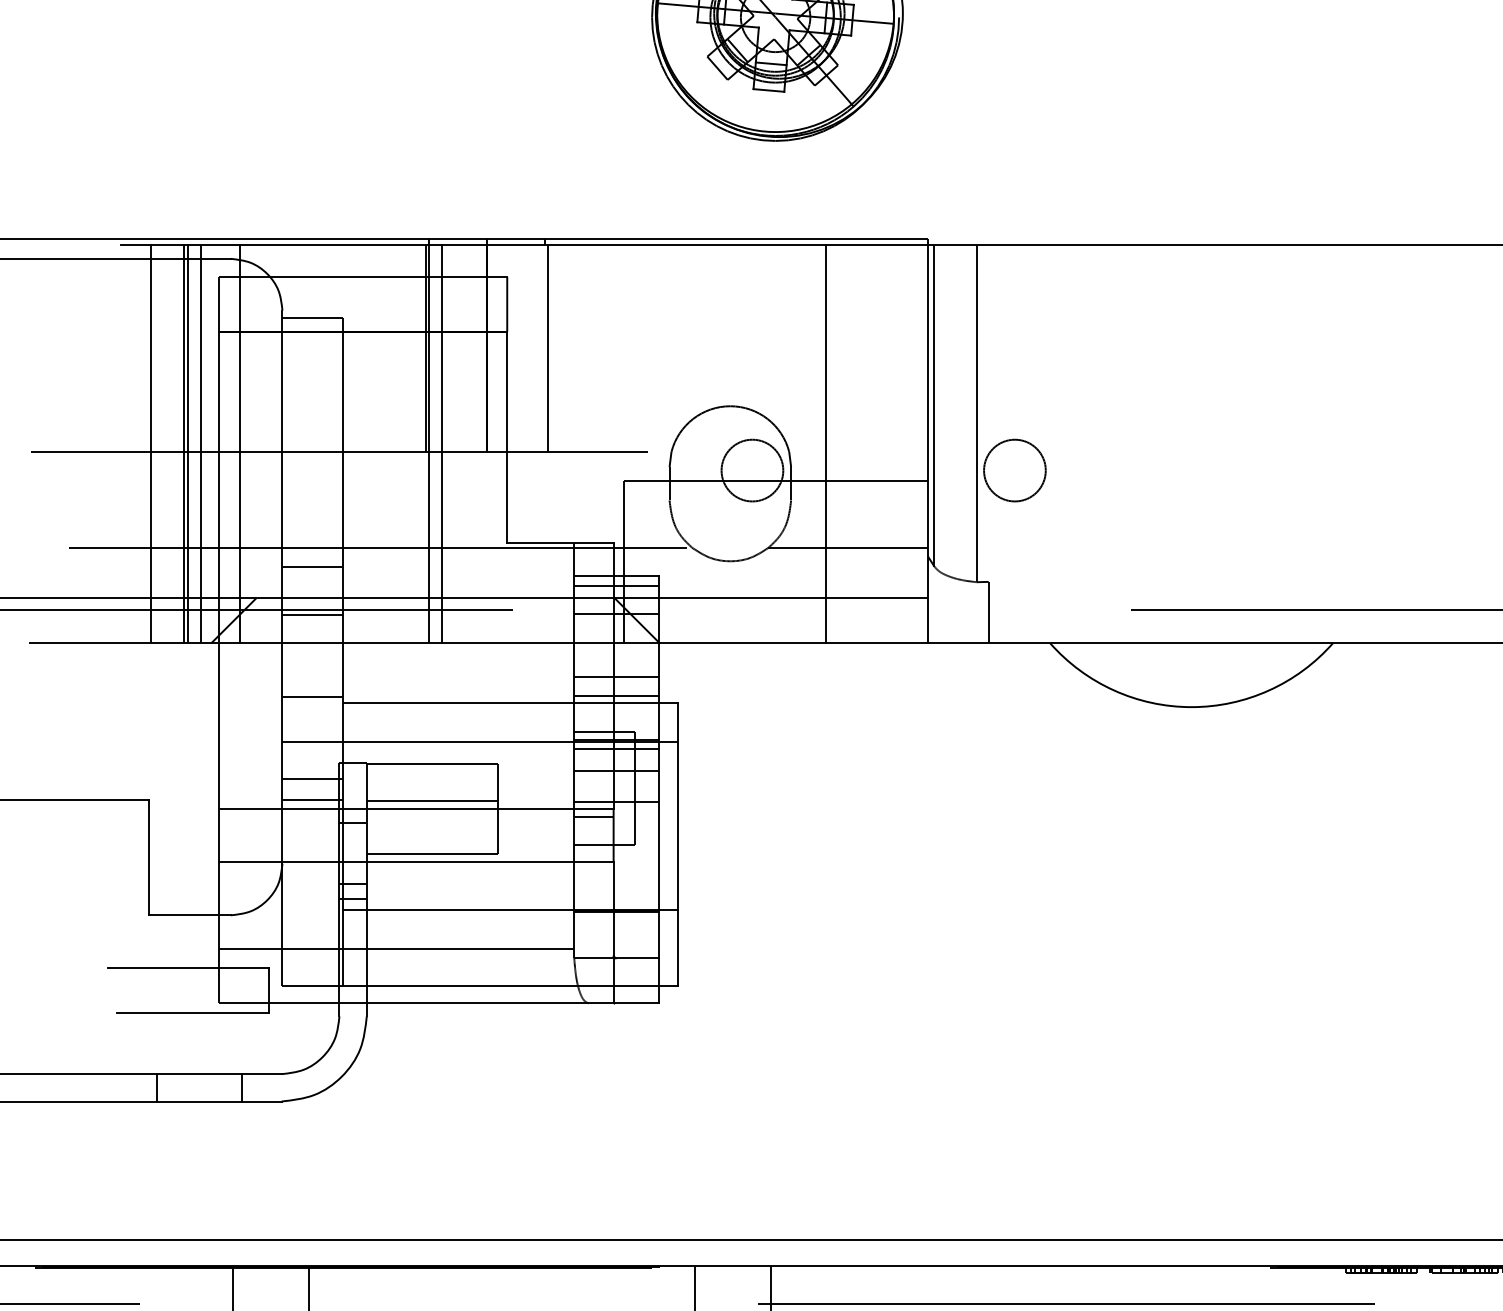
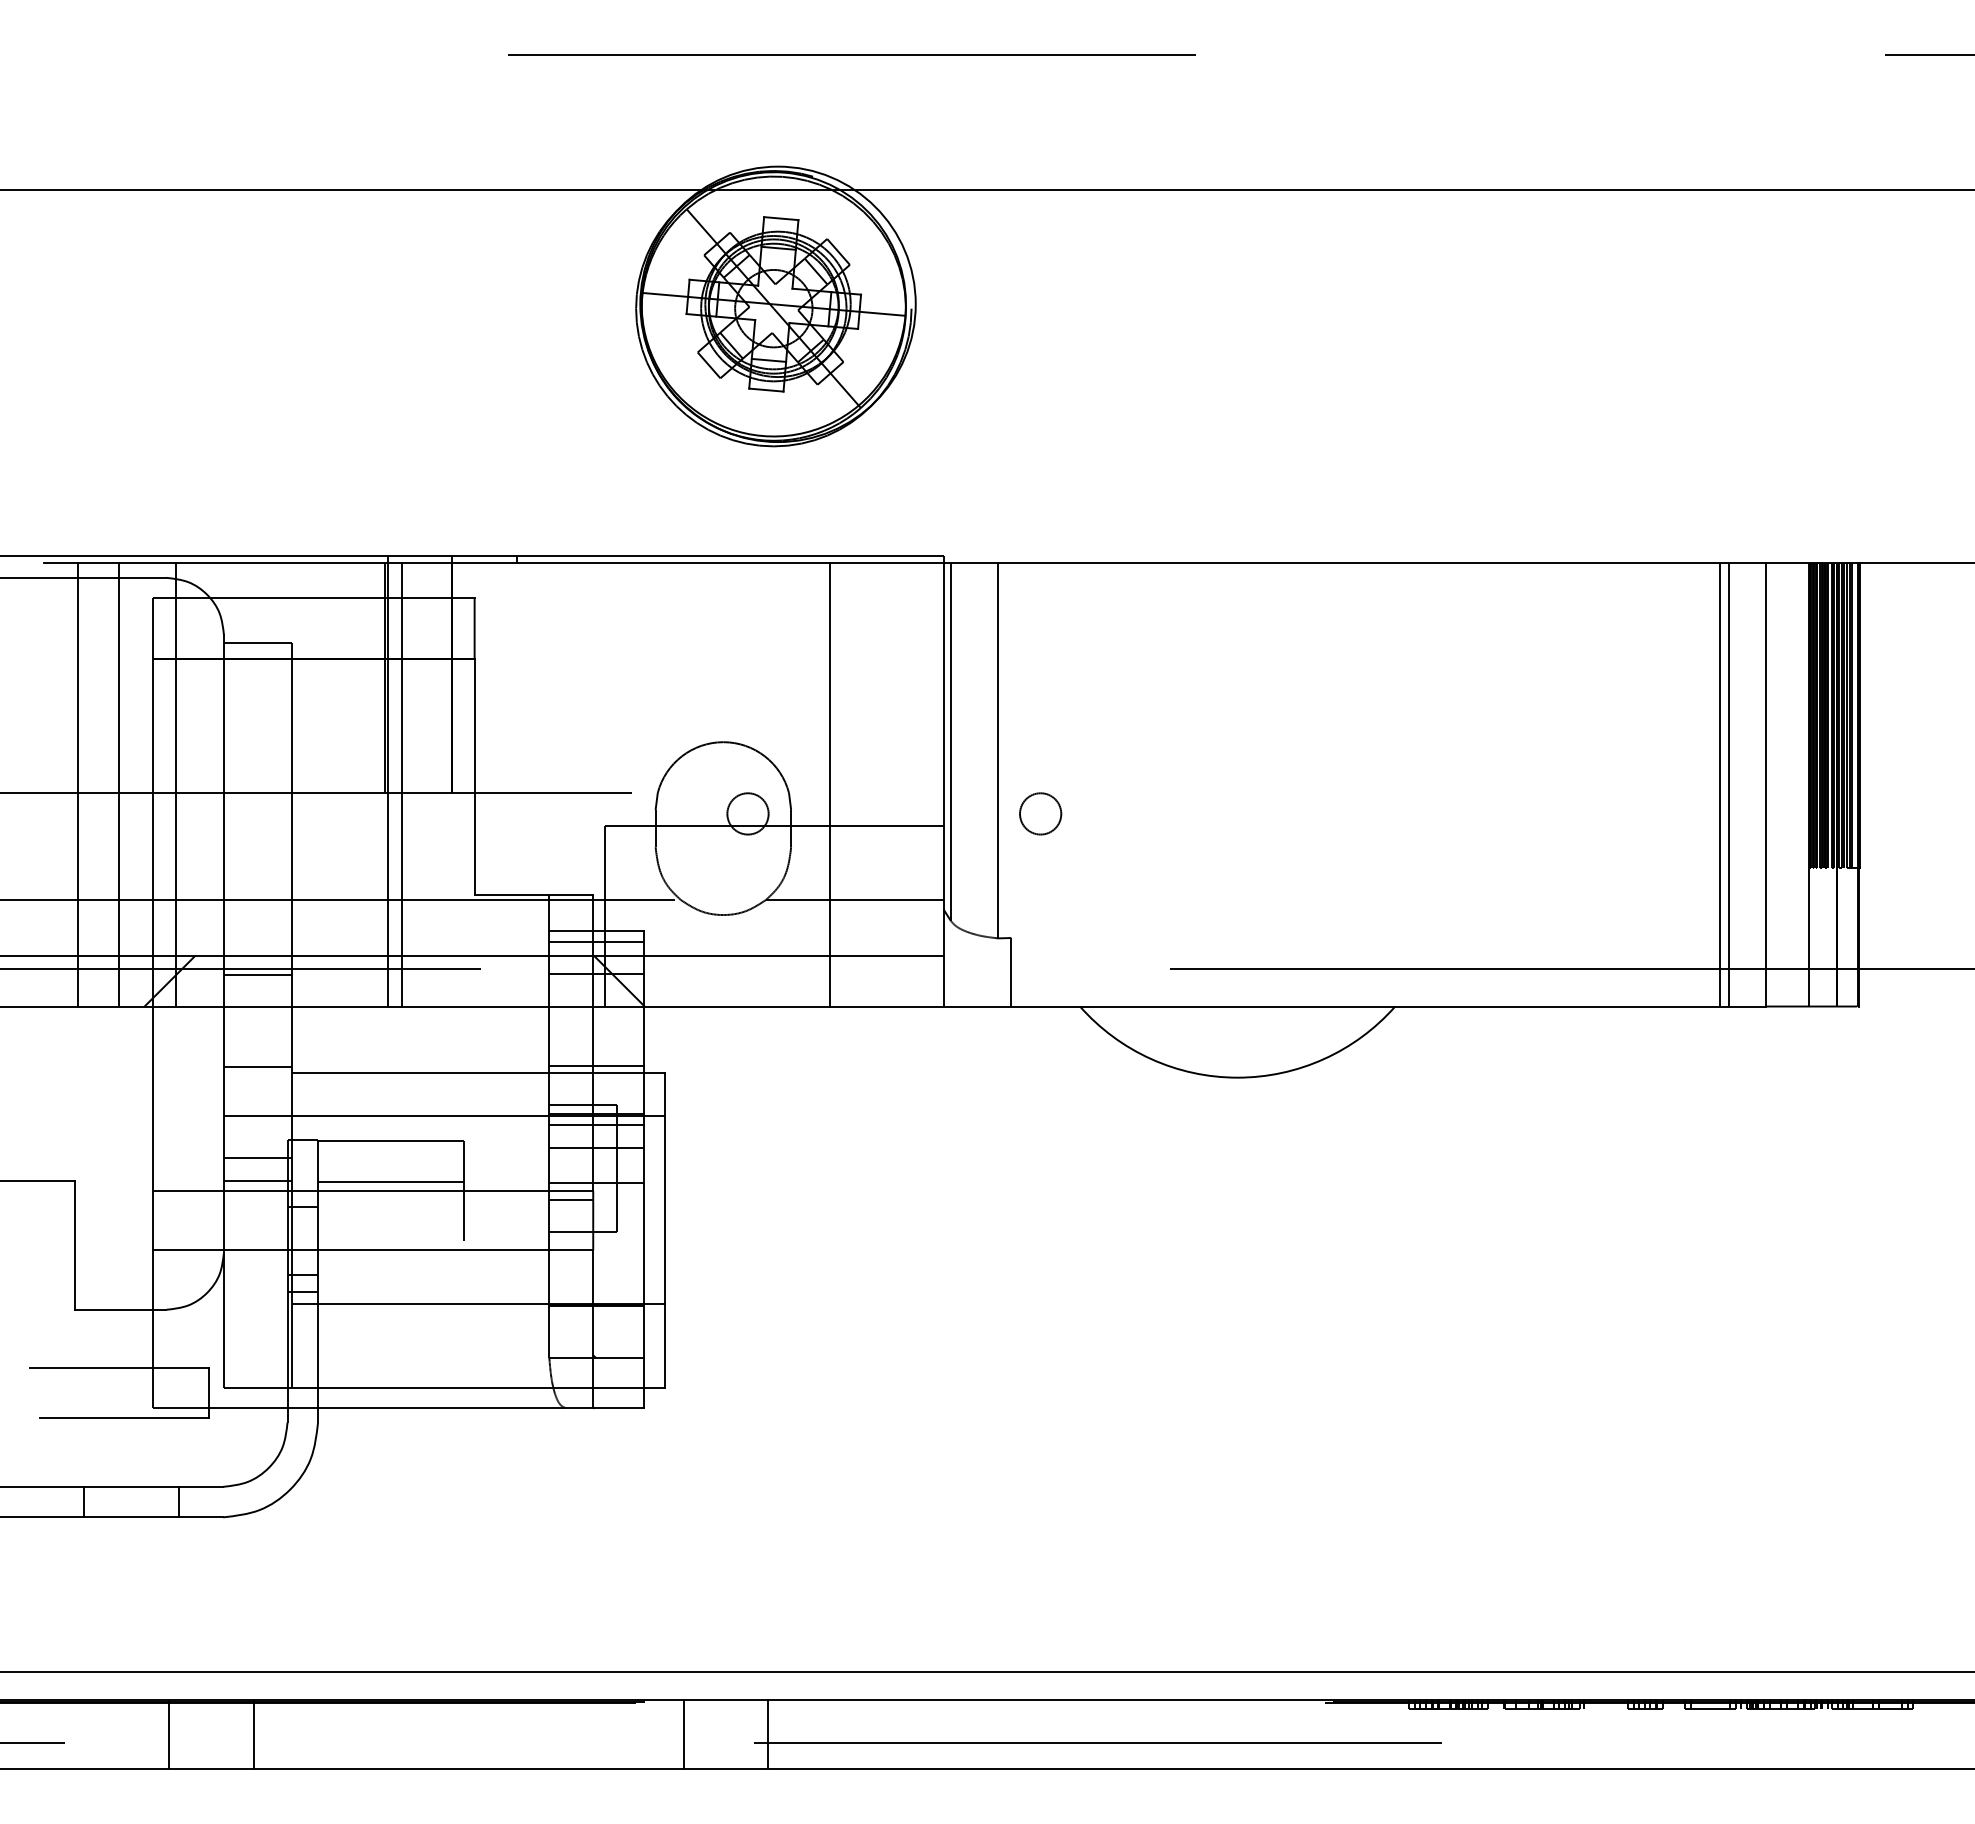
line: (548, 348) -> (520, 677), removed
line: (184, 444) -> (114, 784), removed
line: (201, 444) -> (133, 784), removed
circle: (751, 470) -> (747, 813), size x0.6
circle: (1014, 470) -> (1040, 813), size x0.6
line: (312, 567) -> (257, 921), removed
line: (616, 676) -> (596, 1043), removed
line: (431, 854) -> (390, 1241), removed
line: (395, 949) -> (350, 1347), removed

